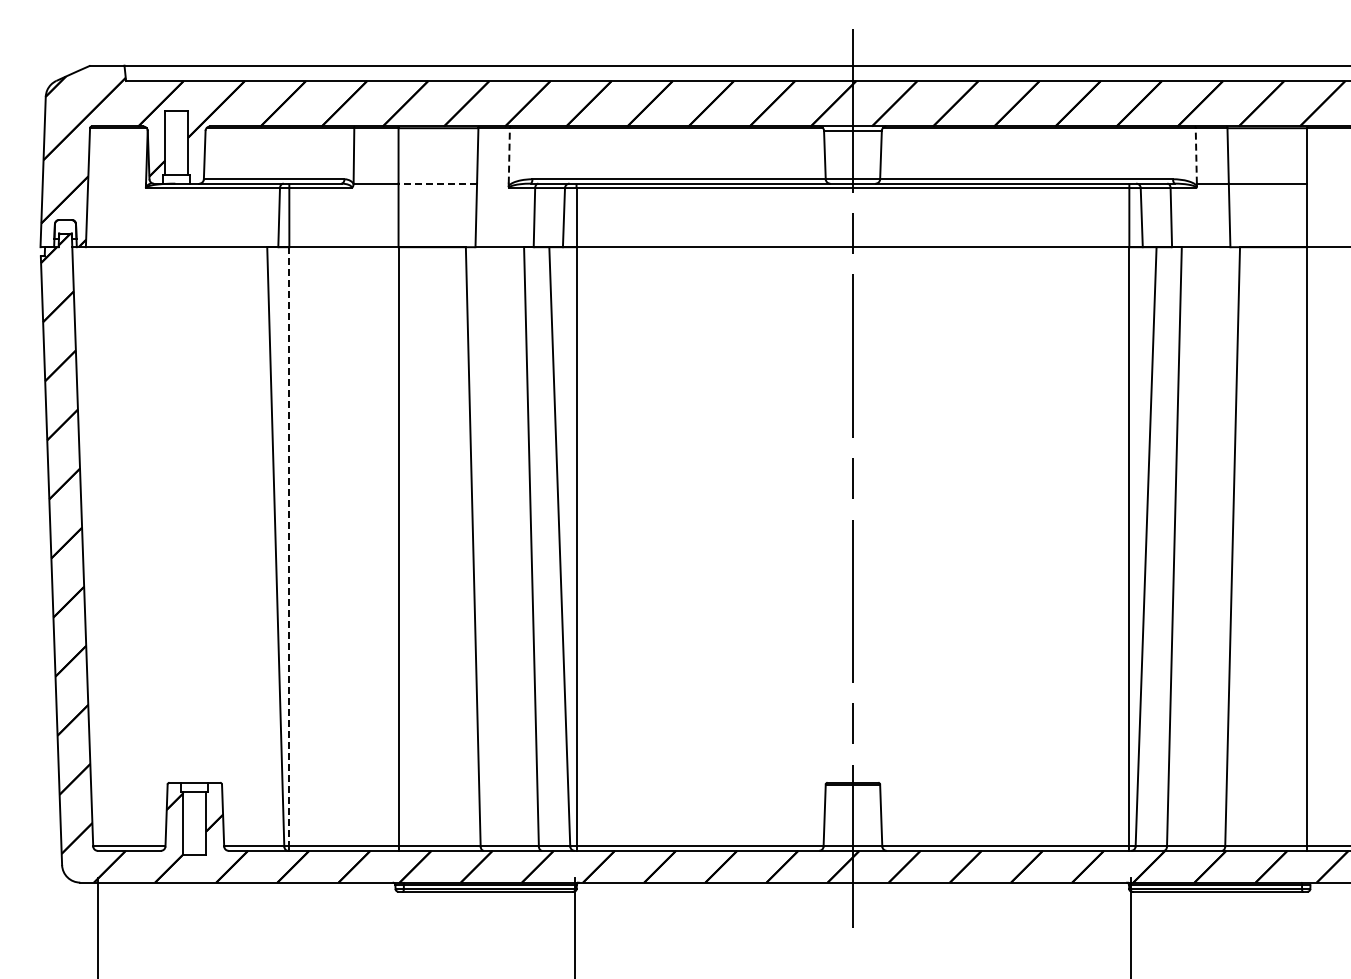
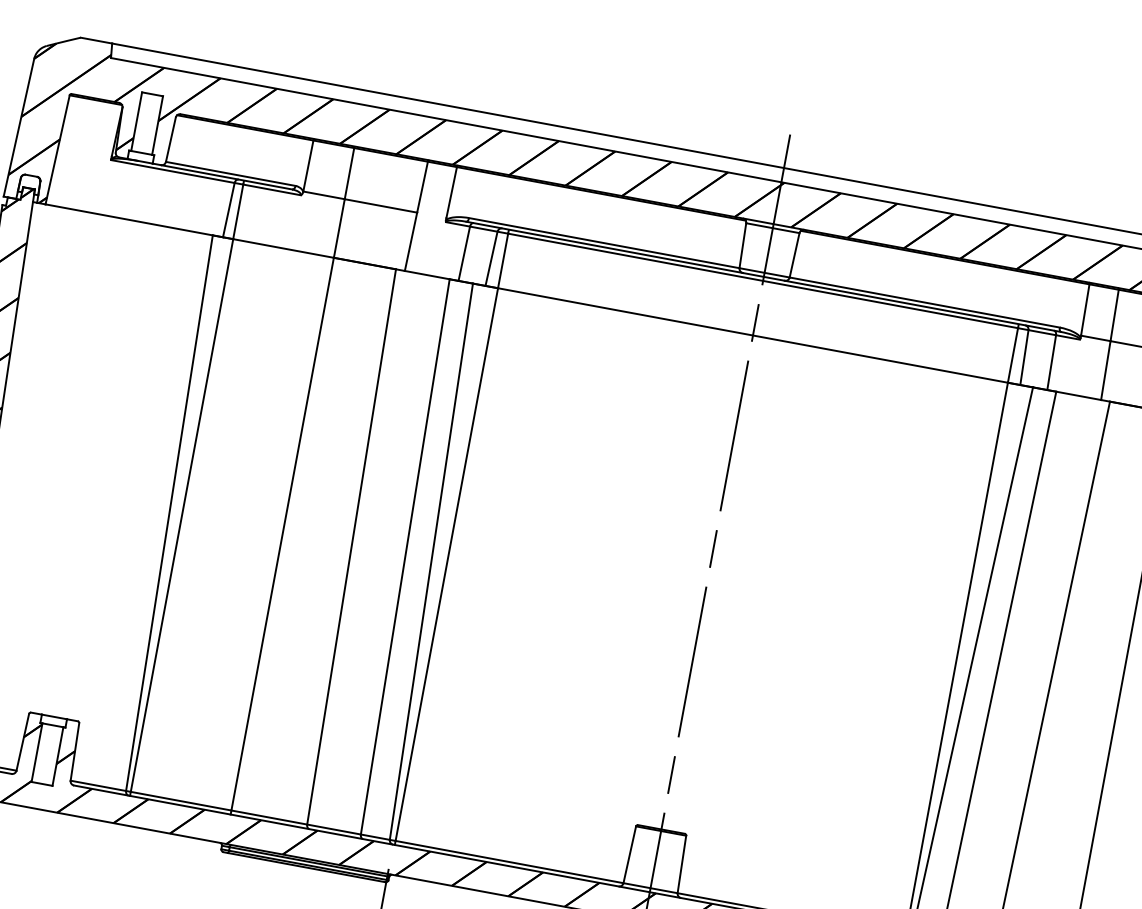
line: (509, 155) -> (451, 192), dashed -> solid
line: (1196, 155) -> (1085, 309), dashed -> solid
line: (437, 183) -> (380, 205), dashed -> solid
line: (289, 546) -> (182, 515), dashed -> solid

